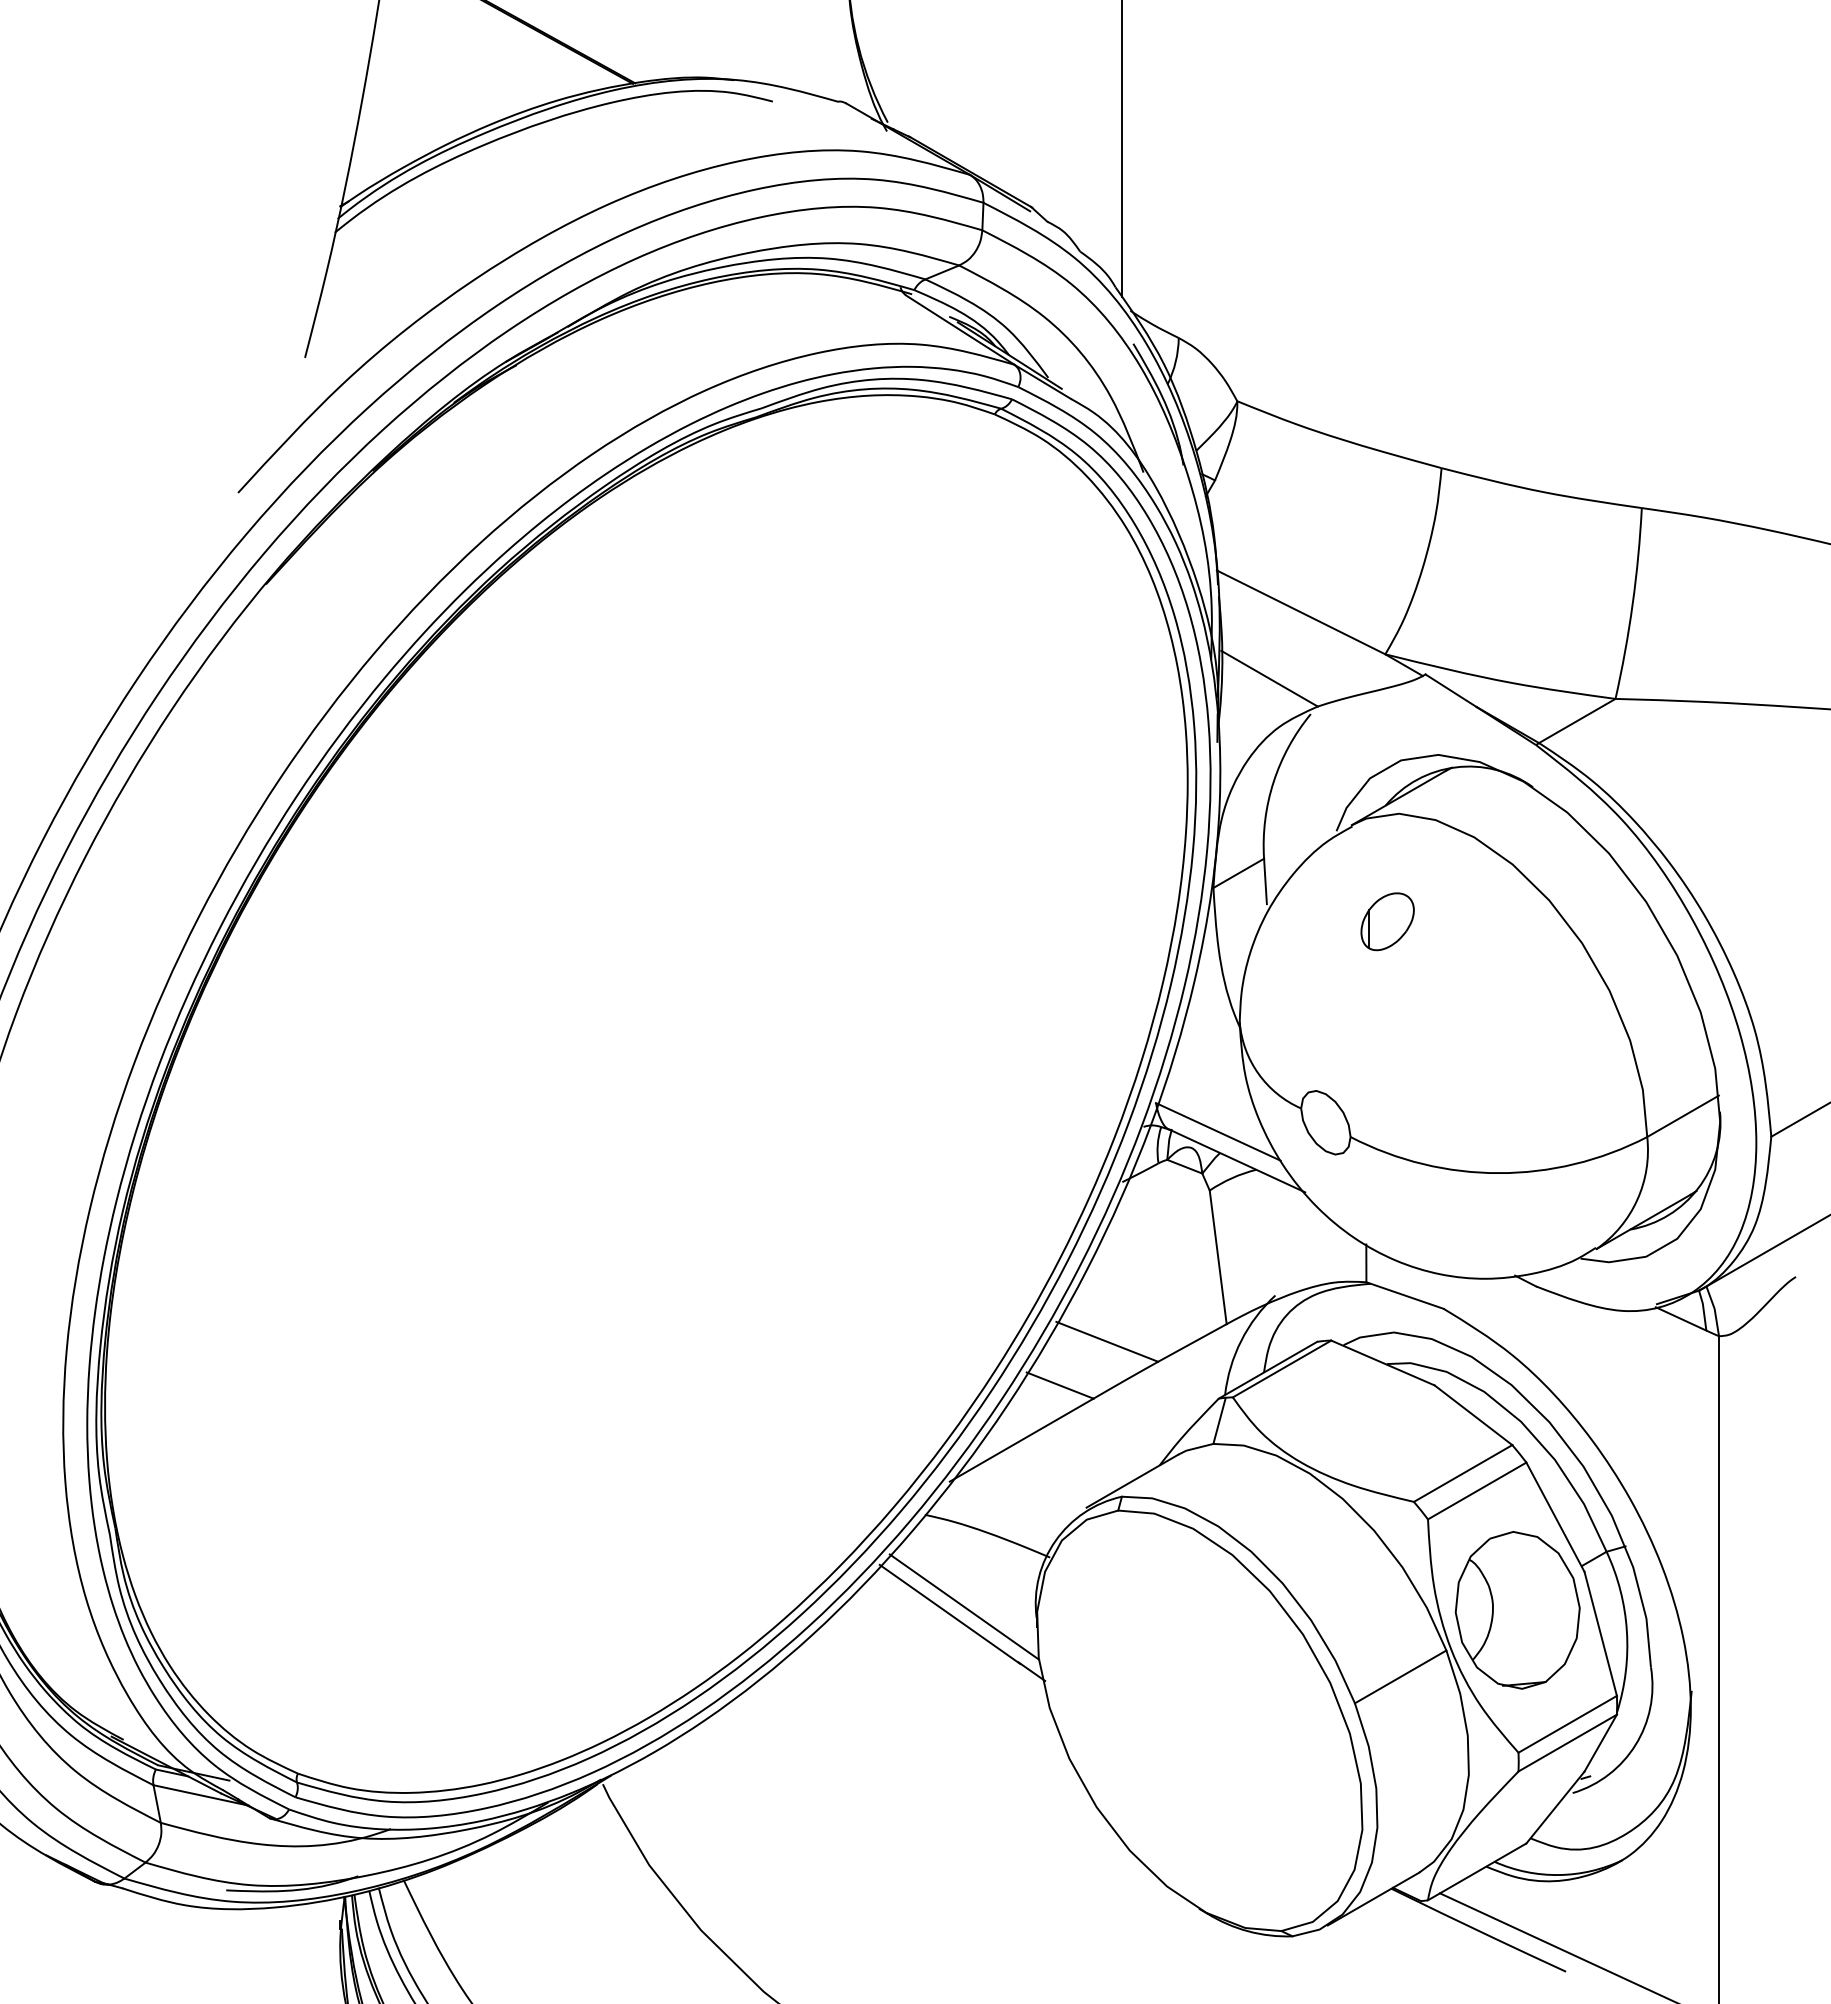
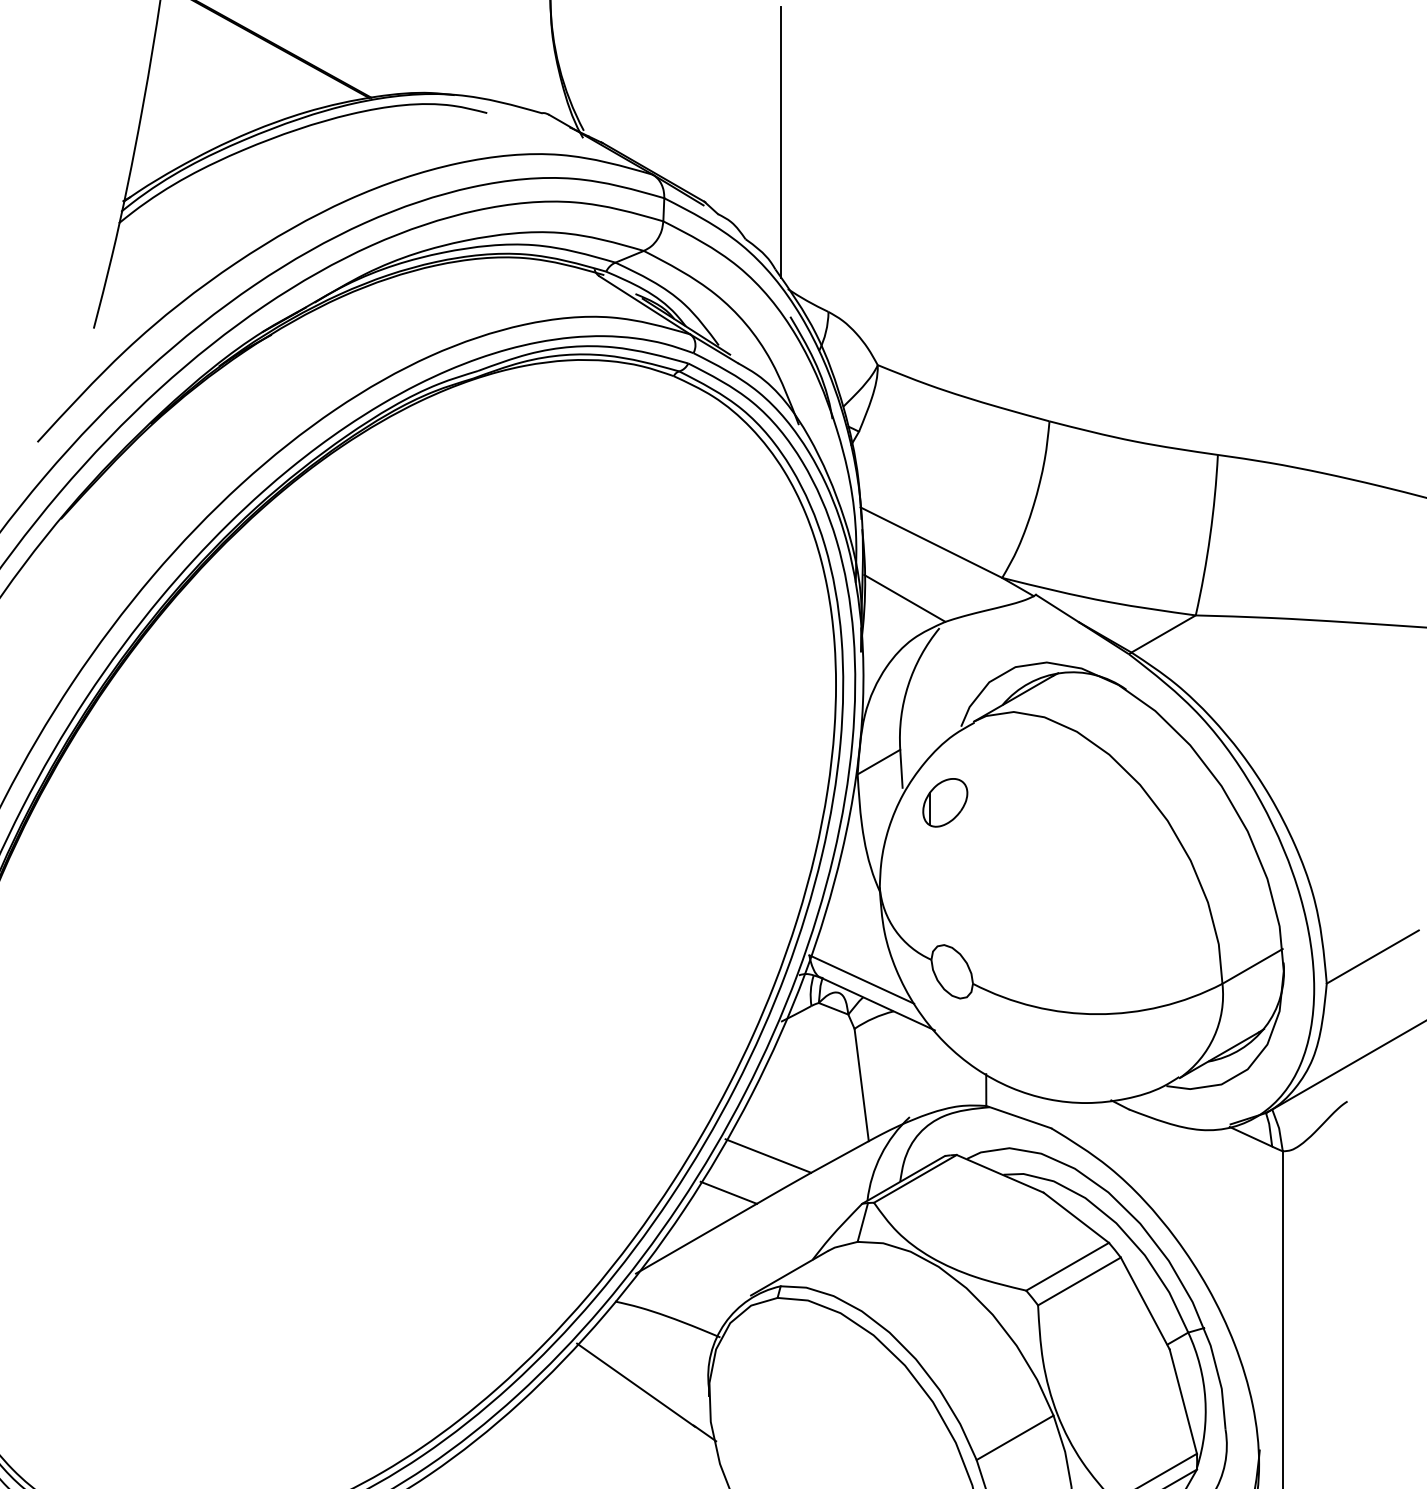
part: (1387, 921) -> (945, 802), moved
line: (963, 1606) -> (647, 1378), removed
part: (1517, 1610) -> (1113, 1381), removed

